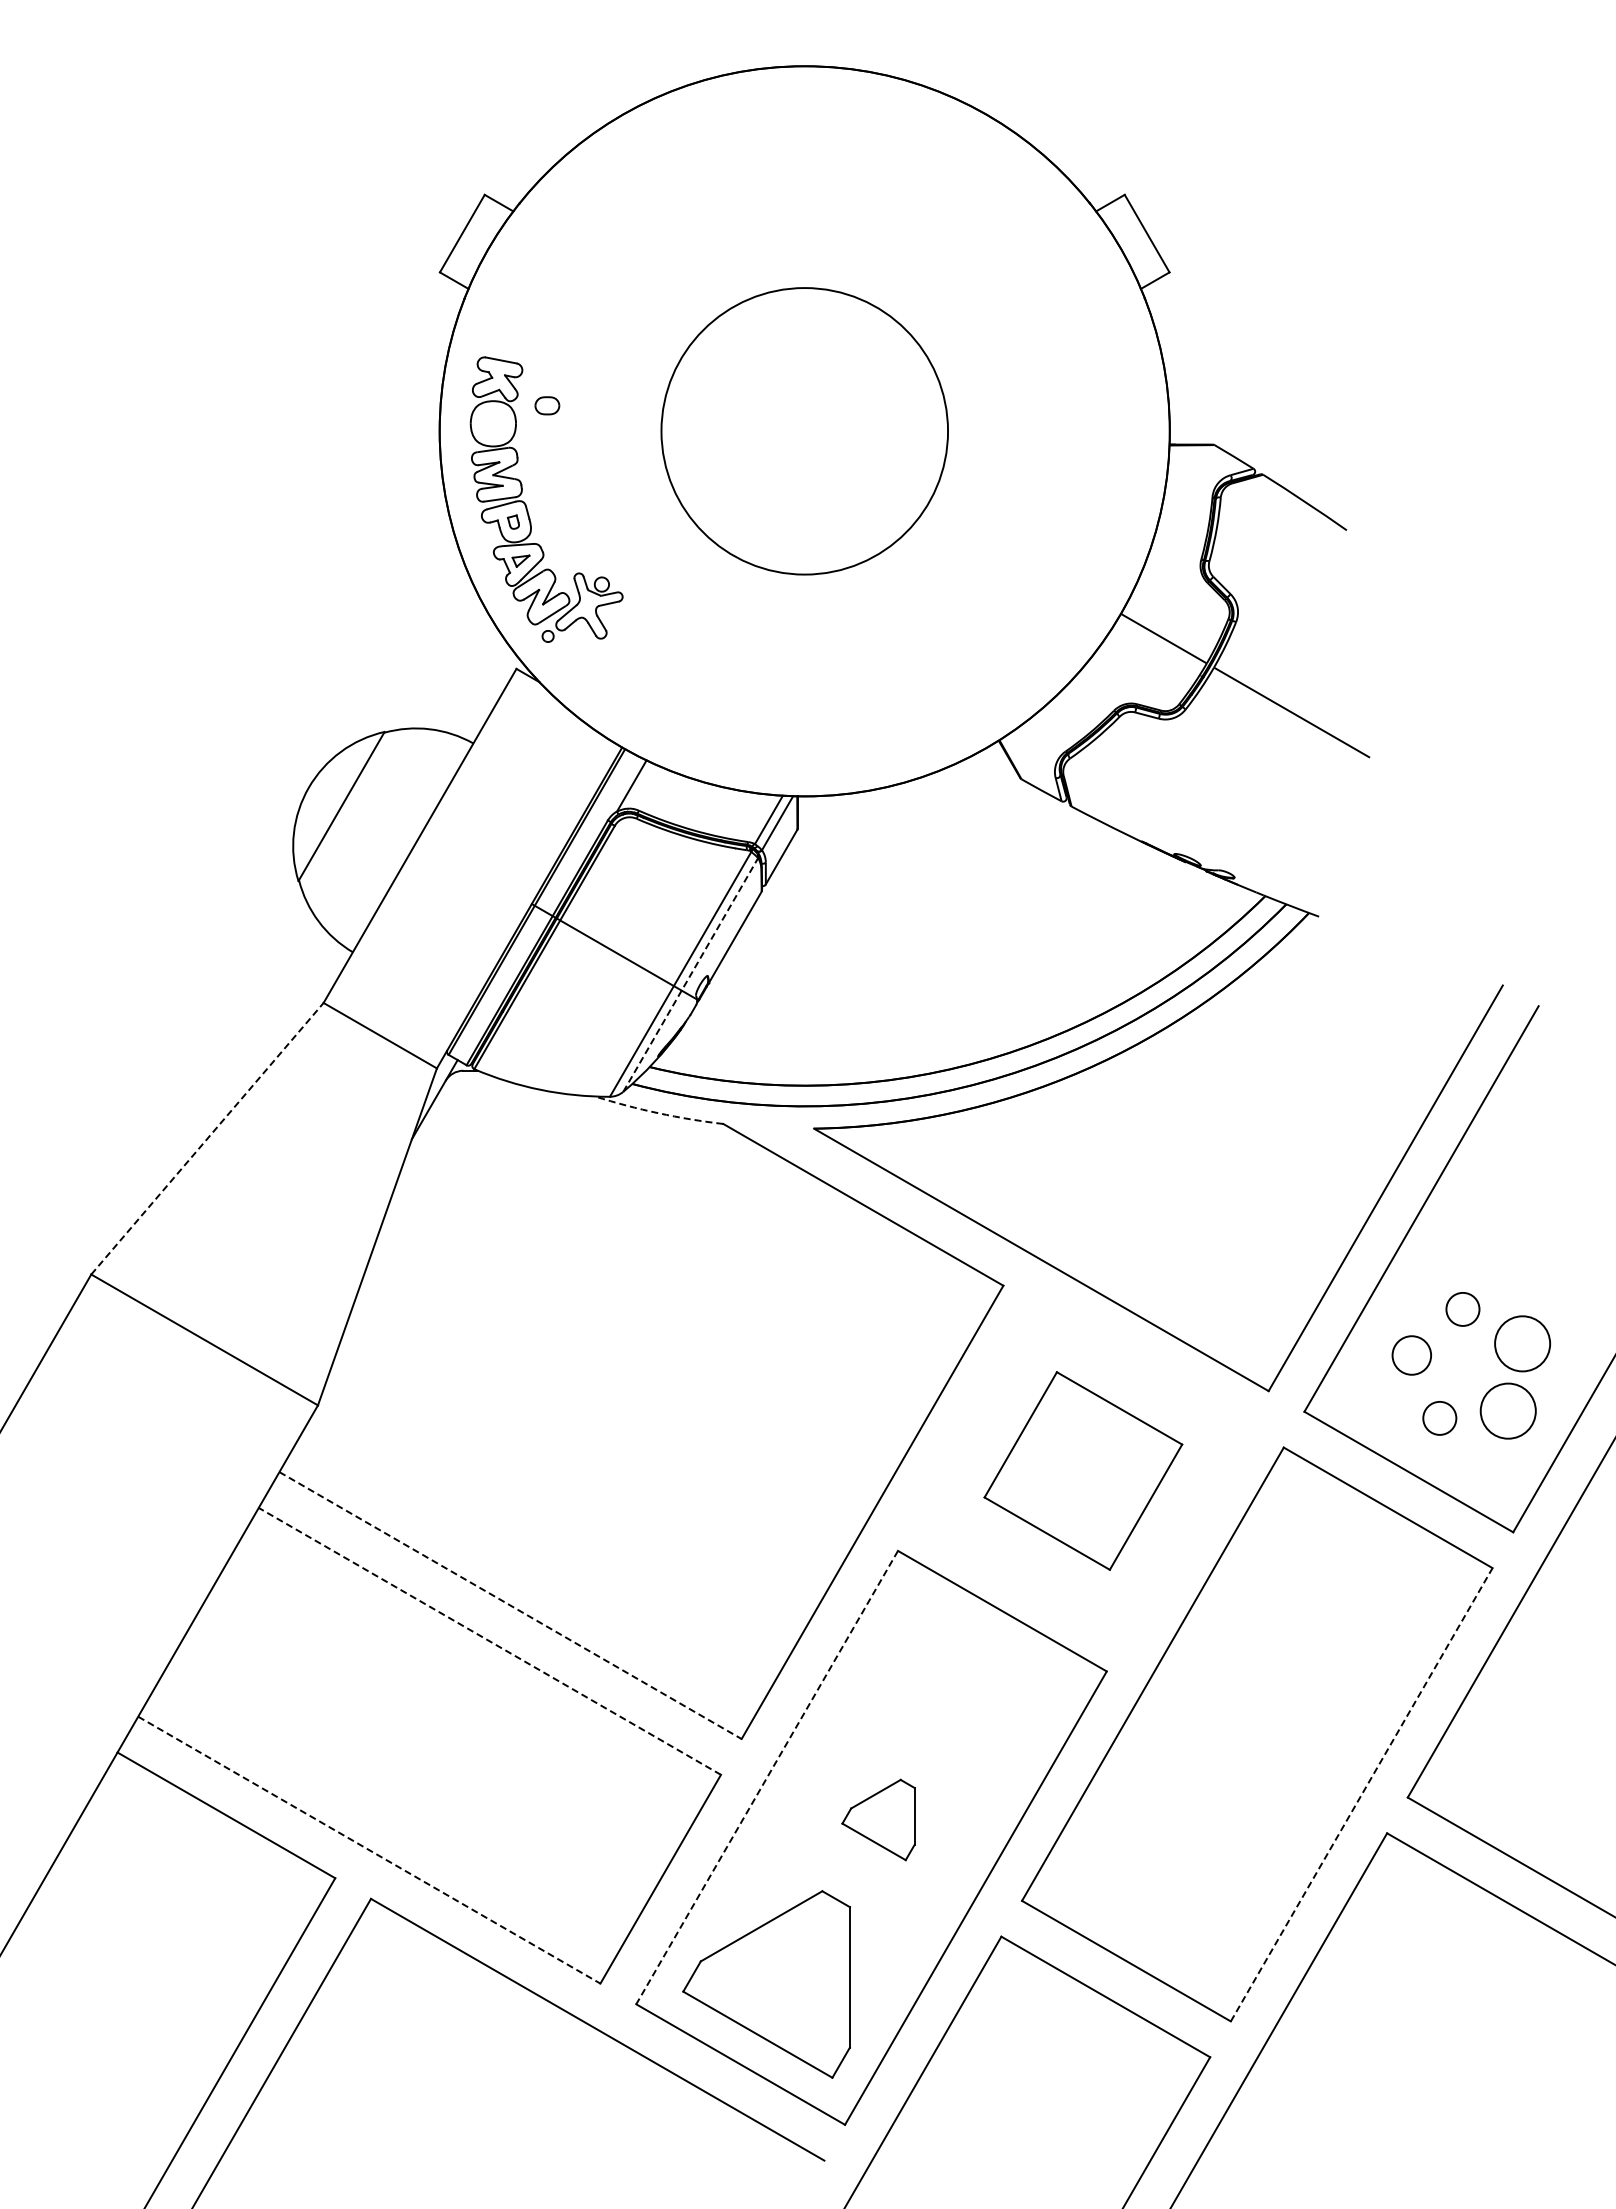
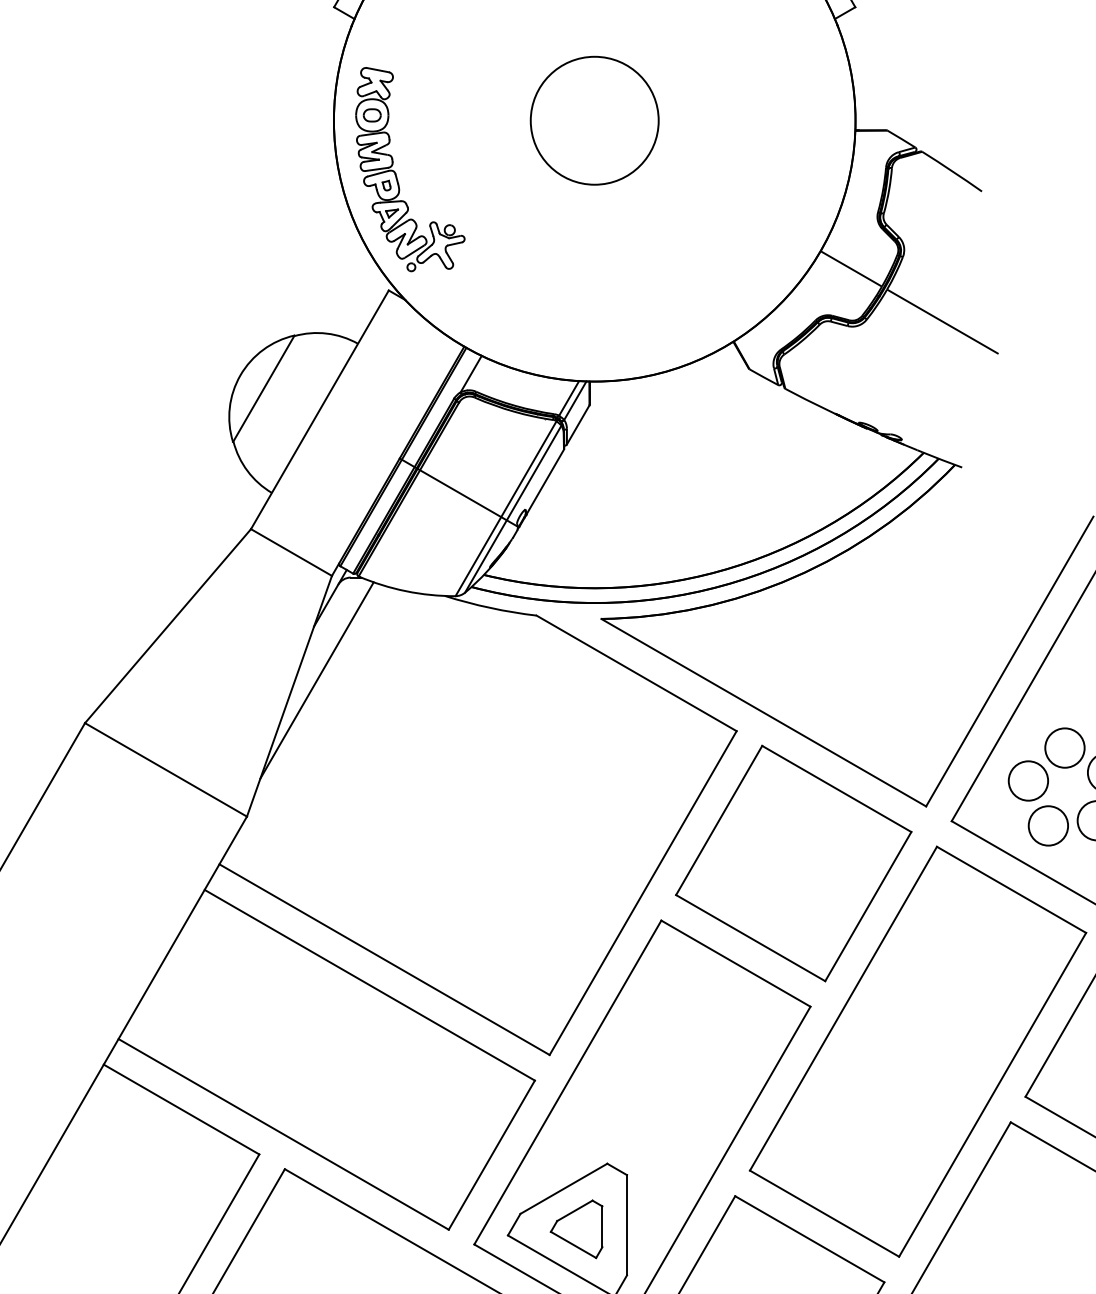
part: (547, 405) -> (372, 115), moved
circle: (804, 430) -> (594, 120), size x0.62
line: (690, 975) -> (513, 509), dashed -> solid
arc: (658, 1113) -> (490, 608), dashed -> solid
line: (207, 1138) -> (168, 625), dashed -> solid
line: (415, 1214) -> (316, 680), added
circle: (1462, 1308) -> (1064, 747), size x1.67
circle: (1411, 1355) -> (1028, 781), size x1.43
circle: (1439, 1417) -> (1048, 825), size x1.67
part: (1083, 1470) -> (793, 863), size x1.67
line: (510, 1605) -> (384, 959), dashed -> solid
line: (489, 1641) -> (369, 985), dashed -> solid
line: (767, 1777) -> (568, 1082), dashed -> solid
line: (1361, 1794) -> (992, 1094), dashed -> solid
part: (878, 1819) -> (576, 1228), moved
line: (369, 1850) -> (283, 1134), dashed -> solid

